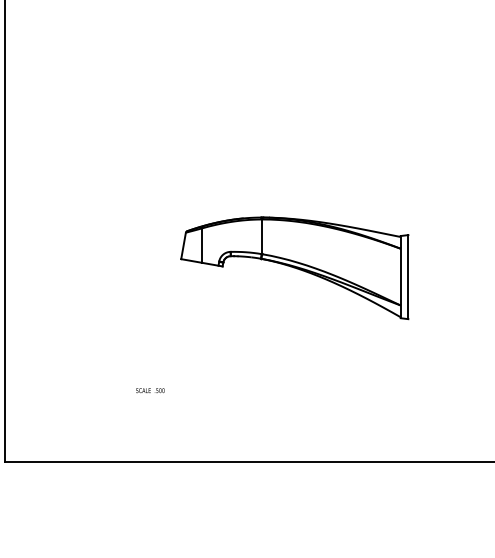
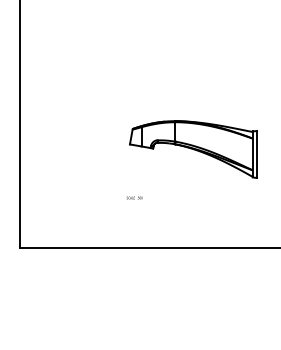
part: (294, 268) -> (193, 149), moved
text: (149, 389) -> (134, 197), moved

